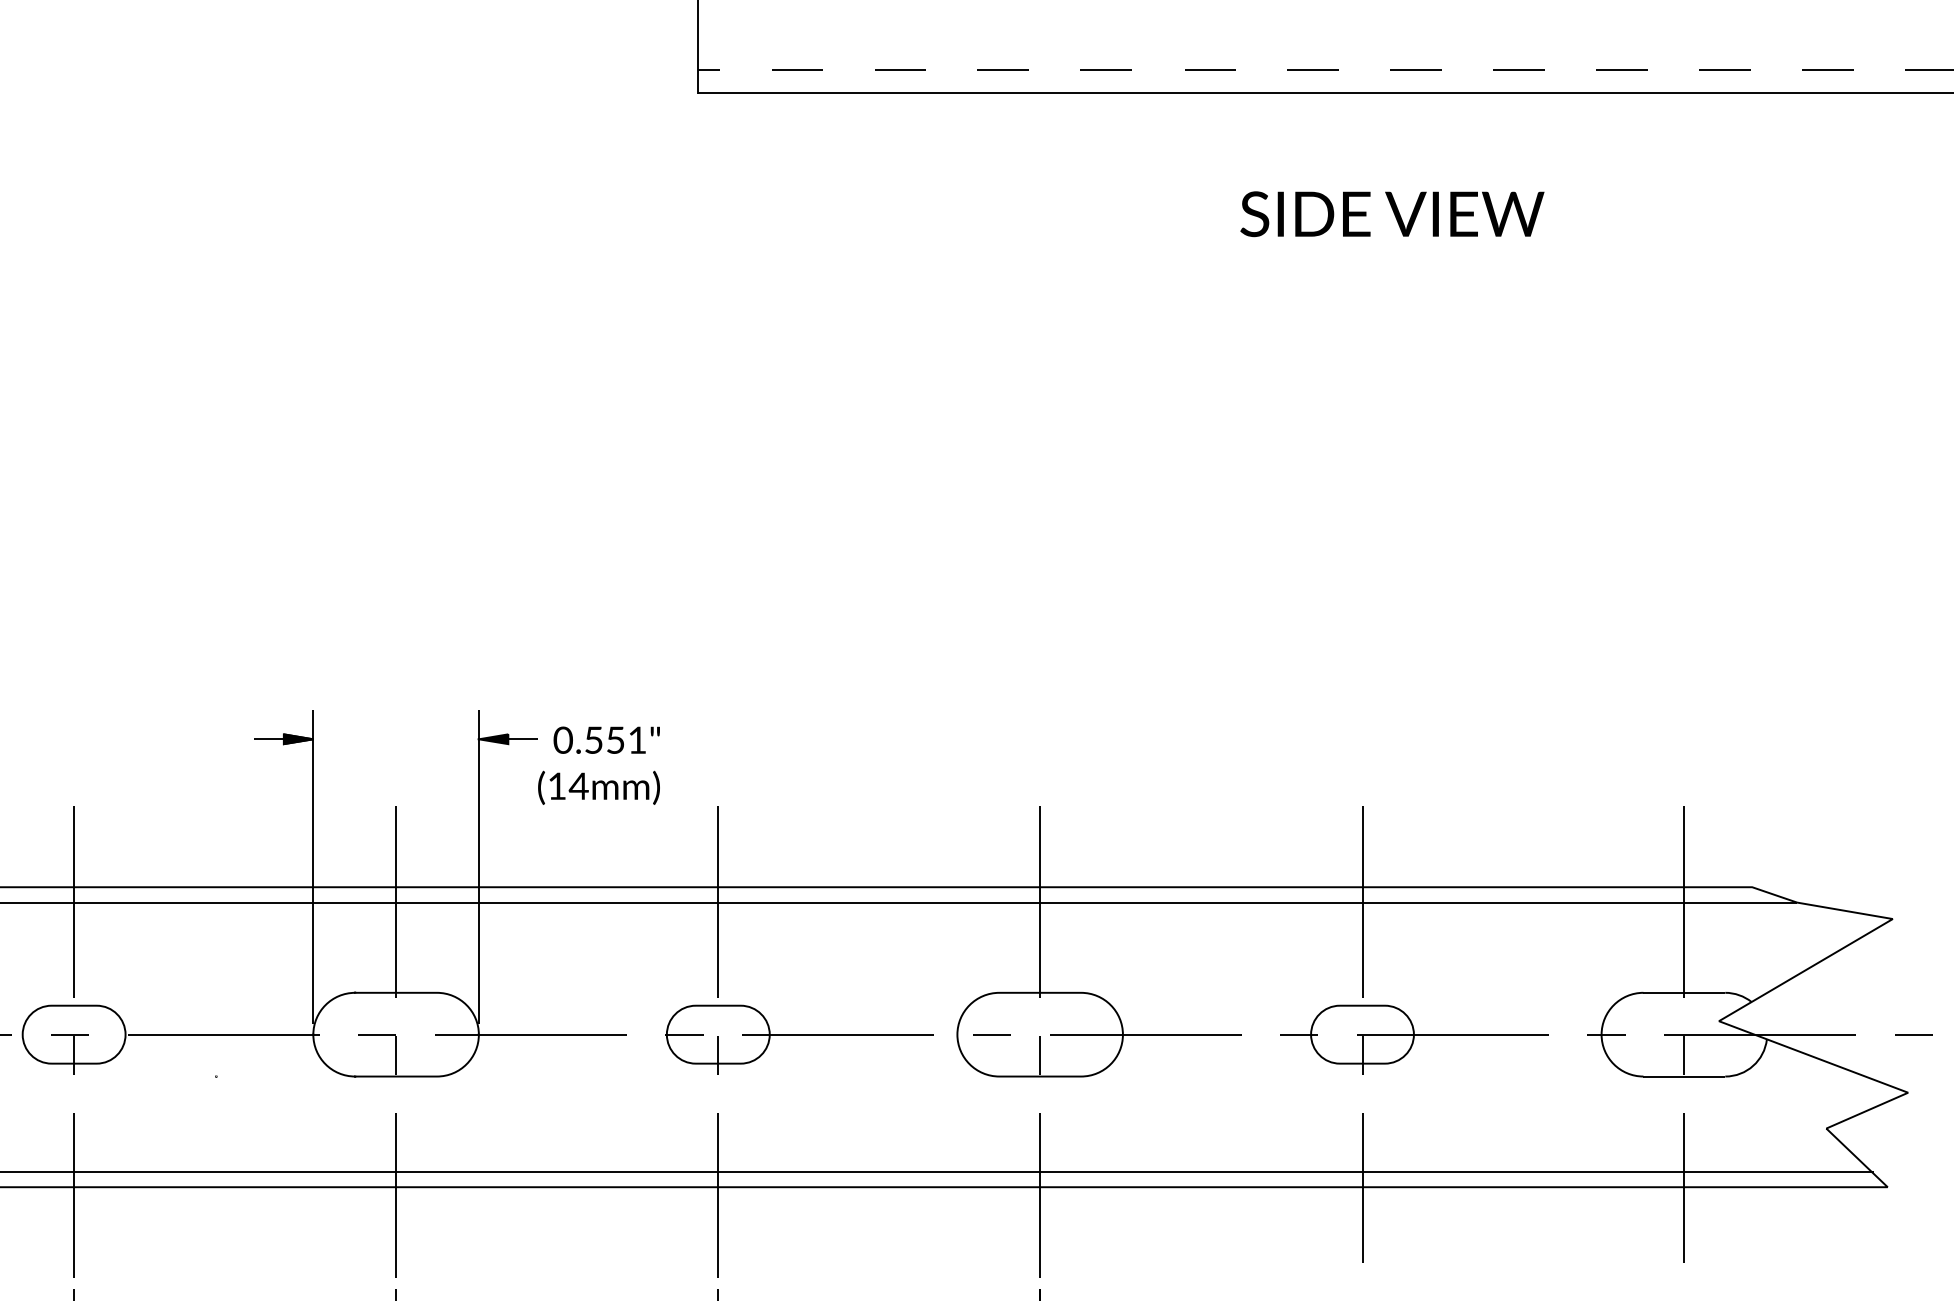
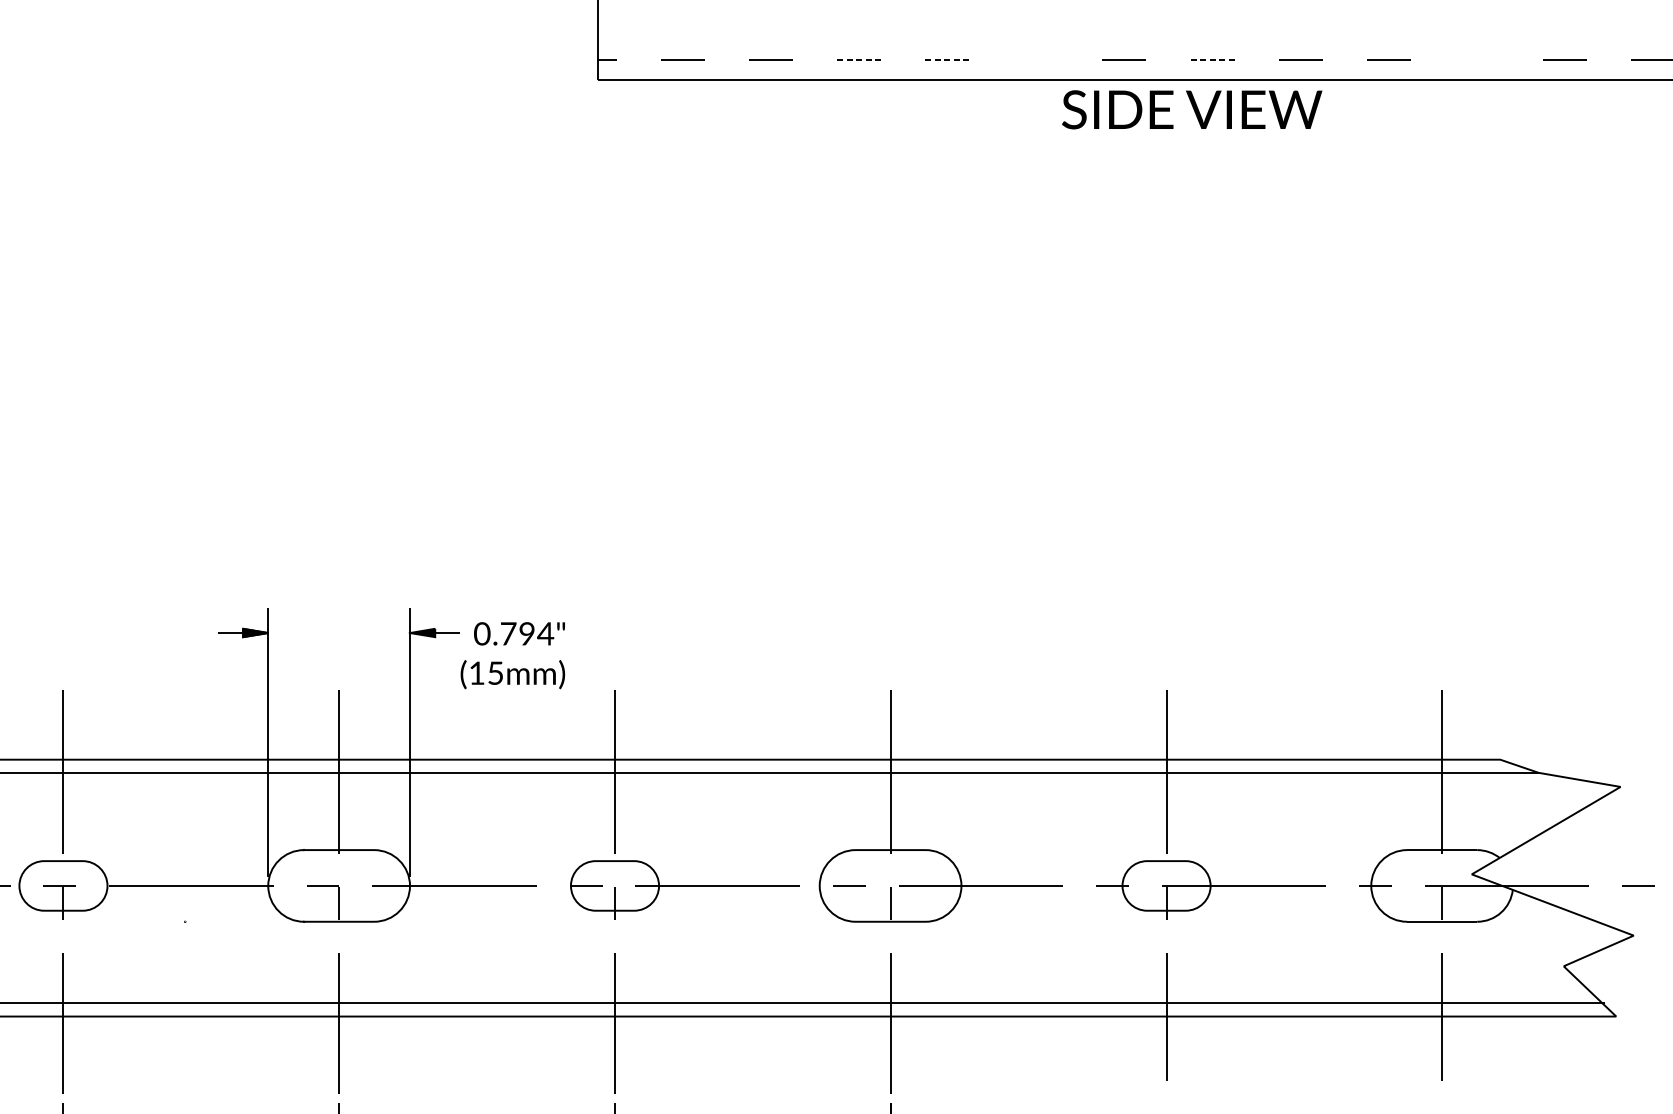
line: (1003, 69) -> (859, 59), solid -> dashed
line: (1106, 69) -> (947, 59), solid -> dashed
line: (1210, 69) -> (1036, 59), removed
line: (1416, 69) -> (1212, 59), solid -> dashed
line: (1724, 69) -> (1476, 59), removed
text: (1392, 214) -> (1192, 110), moved
text: (616, 739) -> (527, 633), 0.551" -> 0.794"
text: (578, 785) -> (495, 672), (14mm) -> (15mm)

